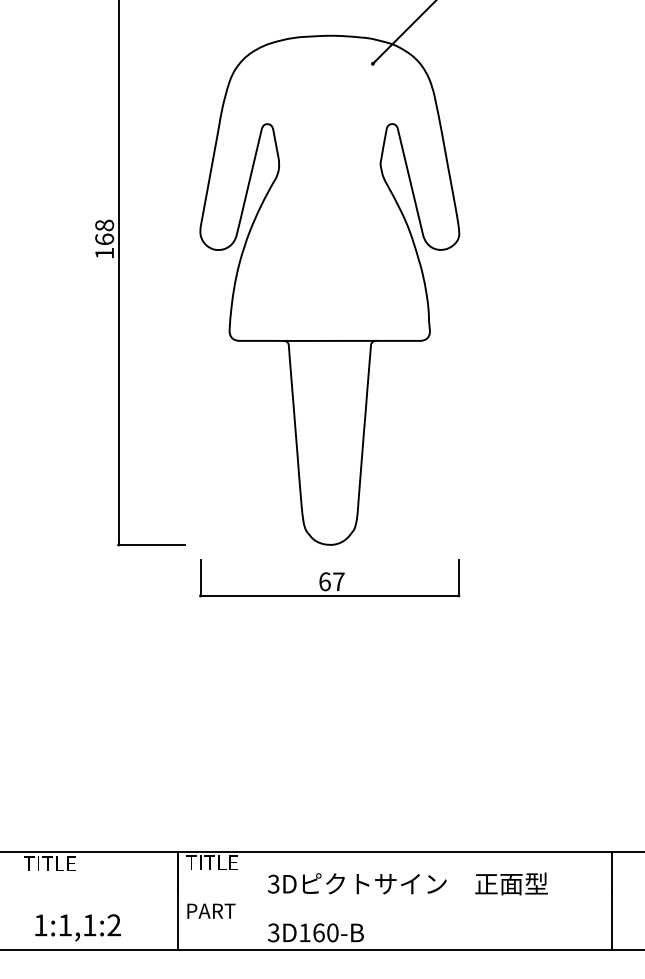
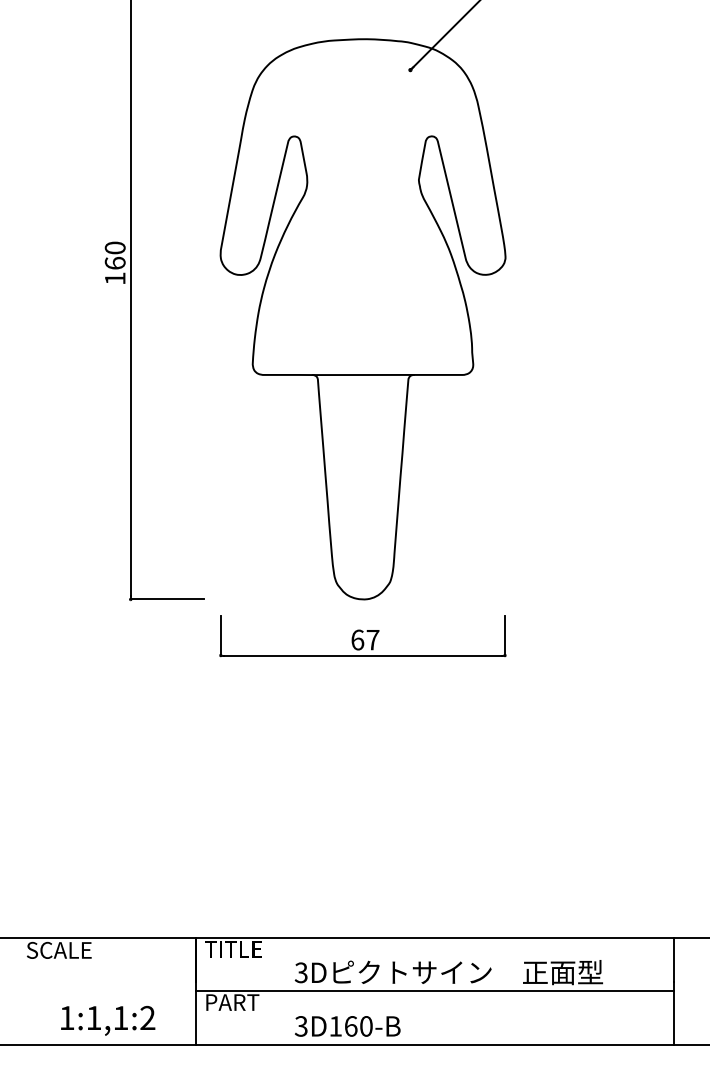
text: (104, 225) -> (115, 247), 168 -> 160
text: (53, 863) -> (58, 950), TITLE -> SCALE
line: (394, 901) -> (434, 991), added
text: (77, 927) -> (107, 1020), moved

